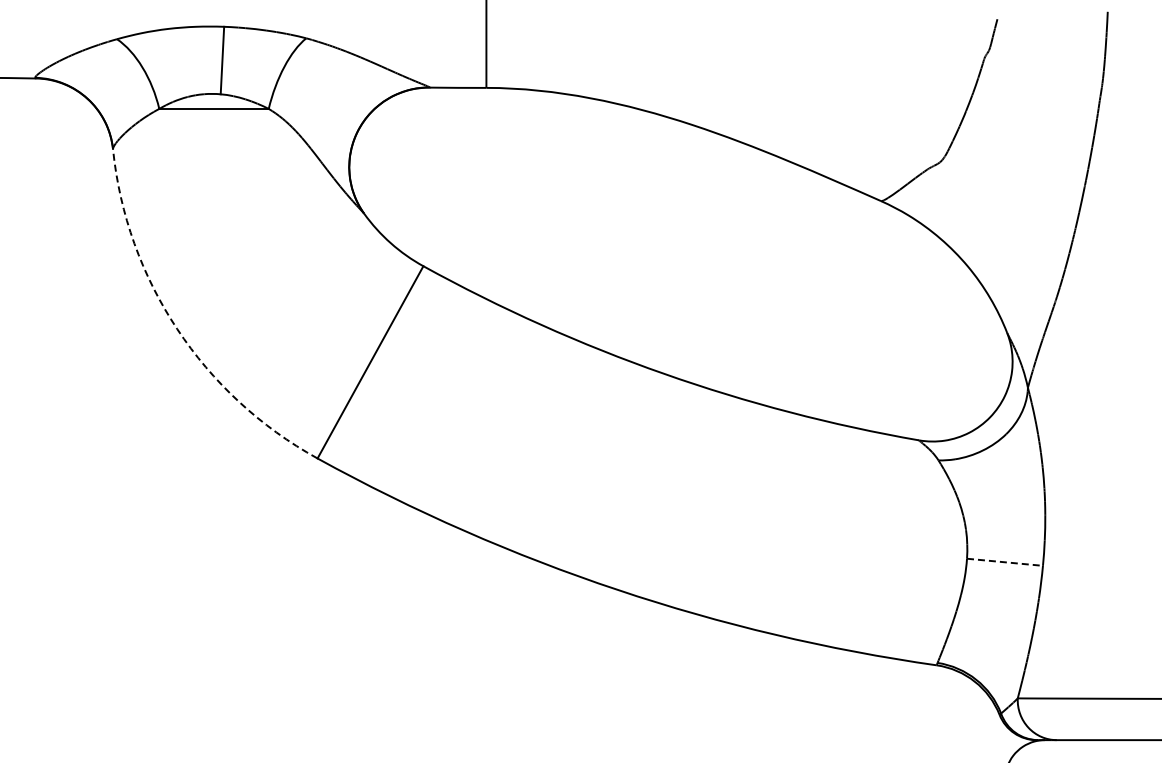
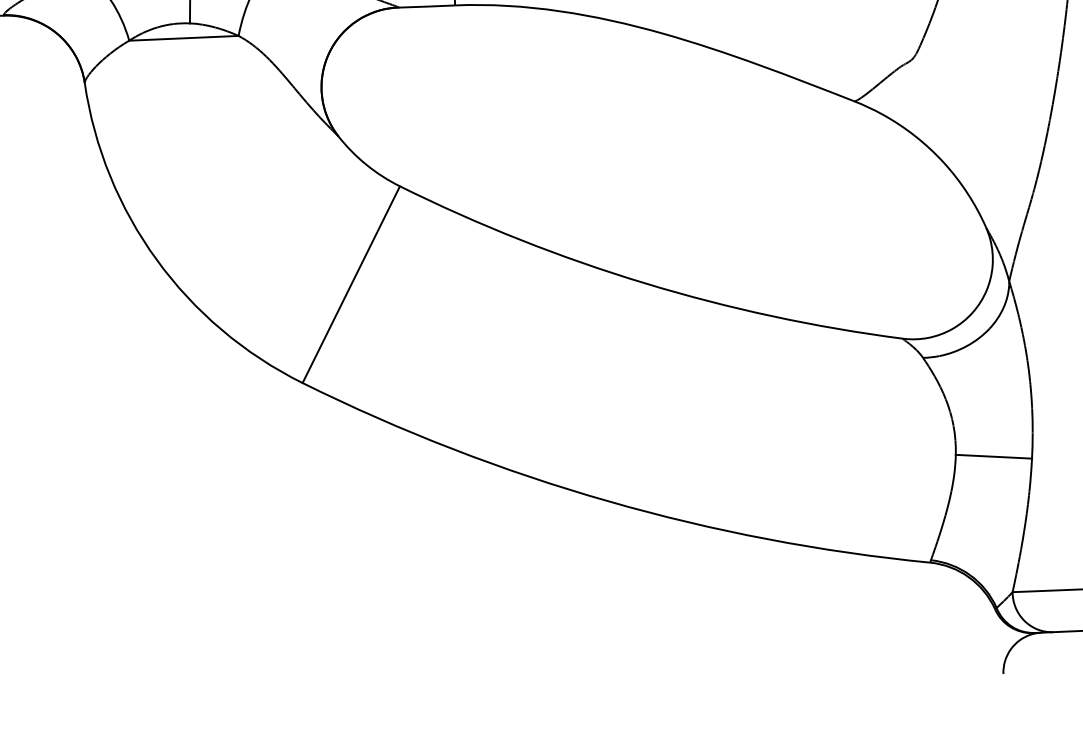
arc: (177, 329) -> (157, 260), dashed -> solid
line: (1005, 562) -> (994, 456), dashed -> solid

